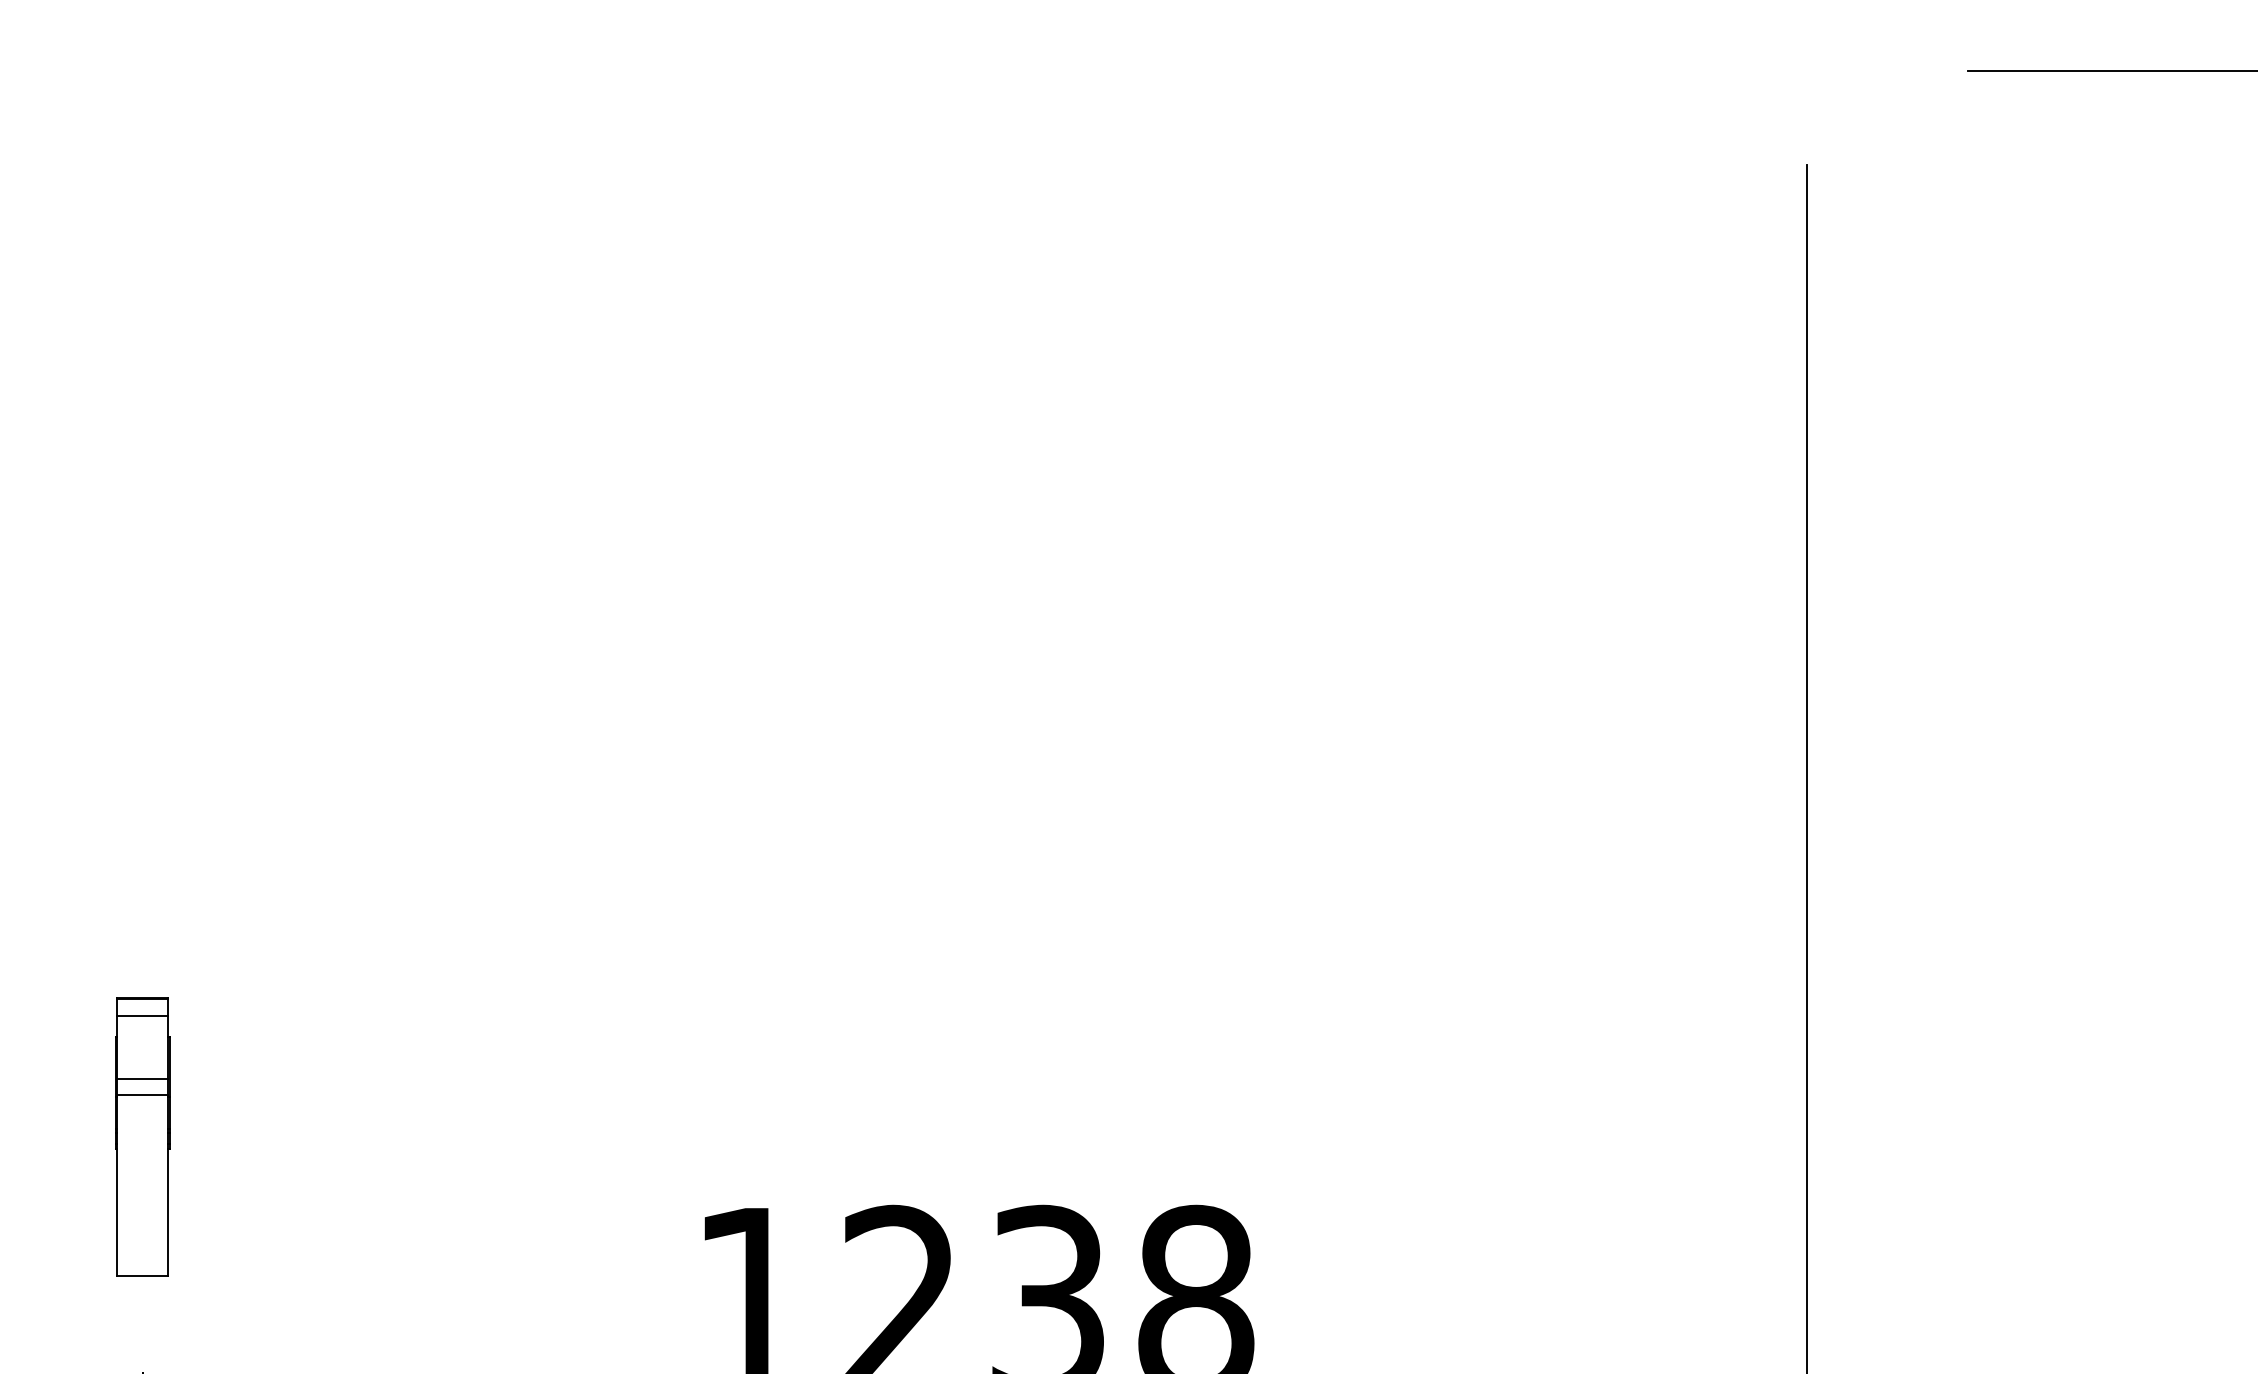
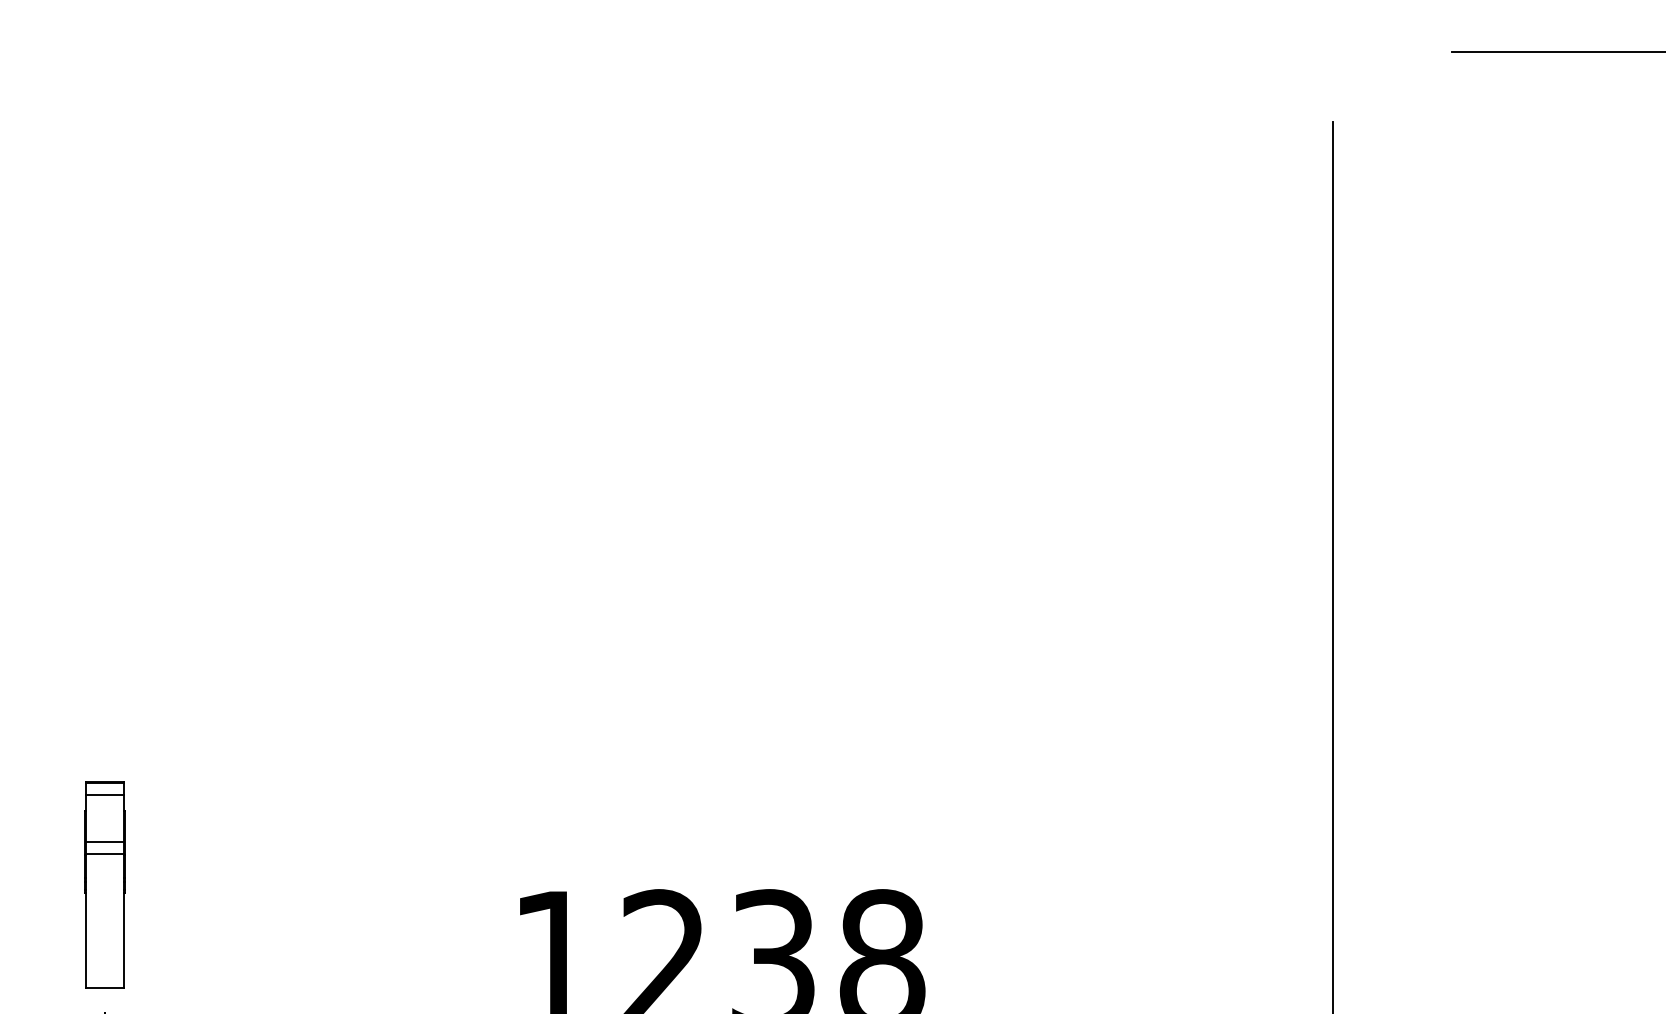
part: (142, 1136) -> (104, 884), moved

